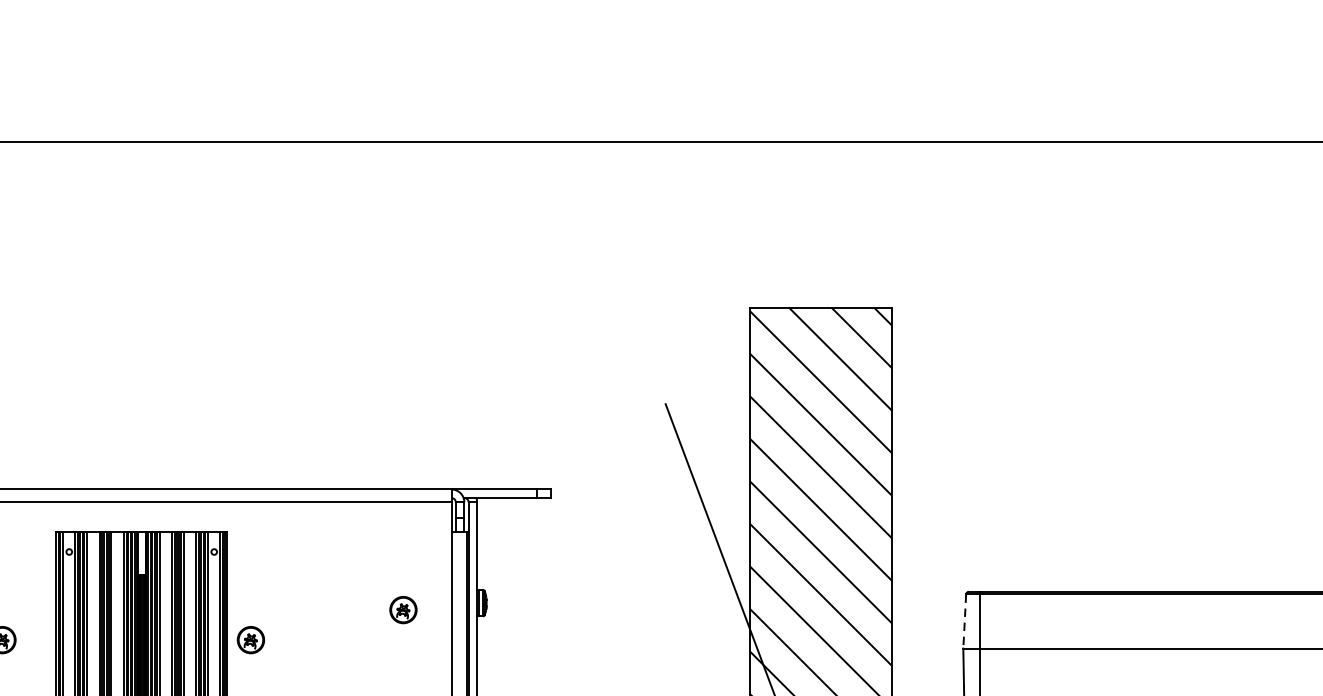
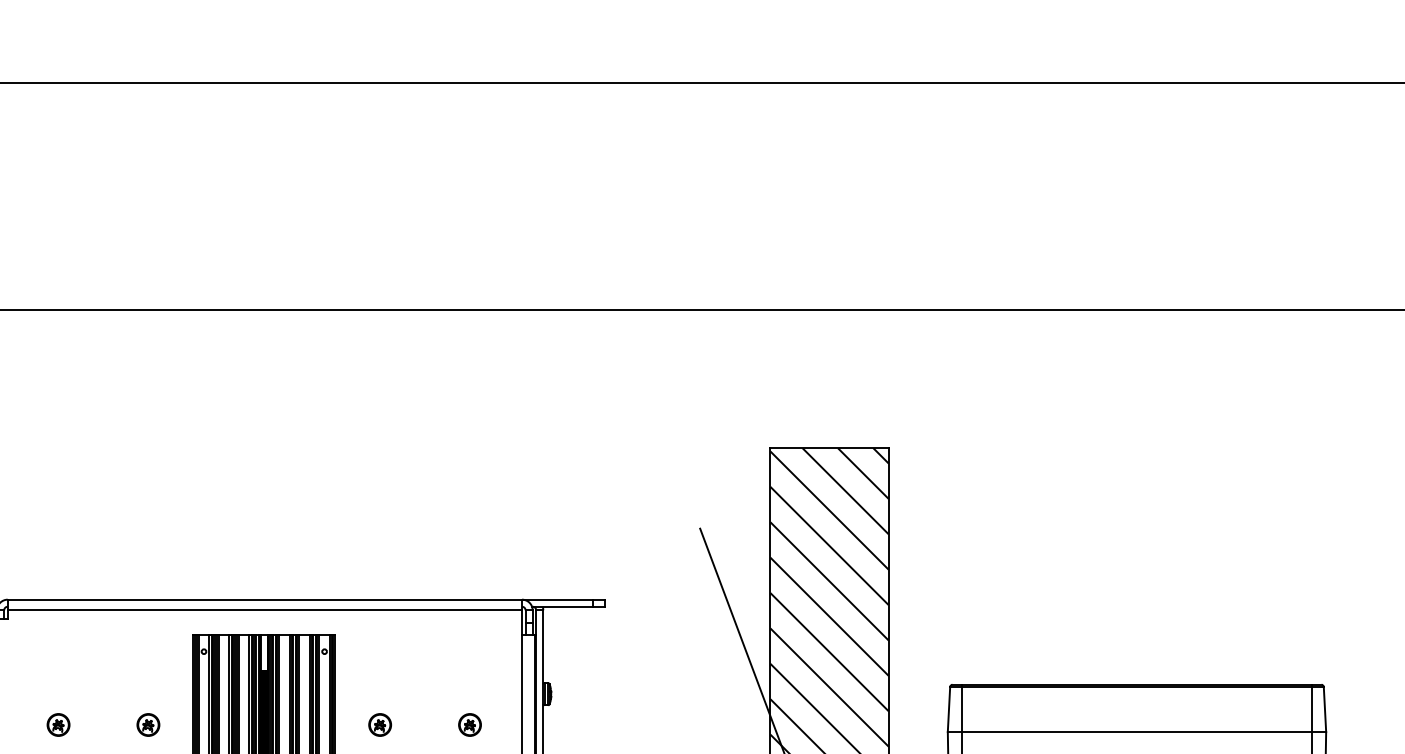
part: (402, 609) -> (469, 724), moved
line: (965, 621) -> (949, 709), dashed -> solid
part: (250, 639) -> (379, 724), moved

